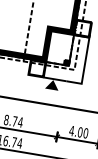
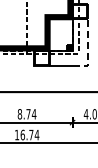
line: (84, 67) -> (88, 49), solid -> dashed
fill: (52, 84) -> (59, 71), removed

